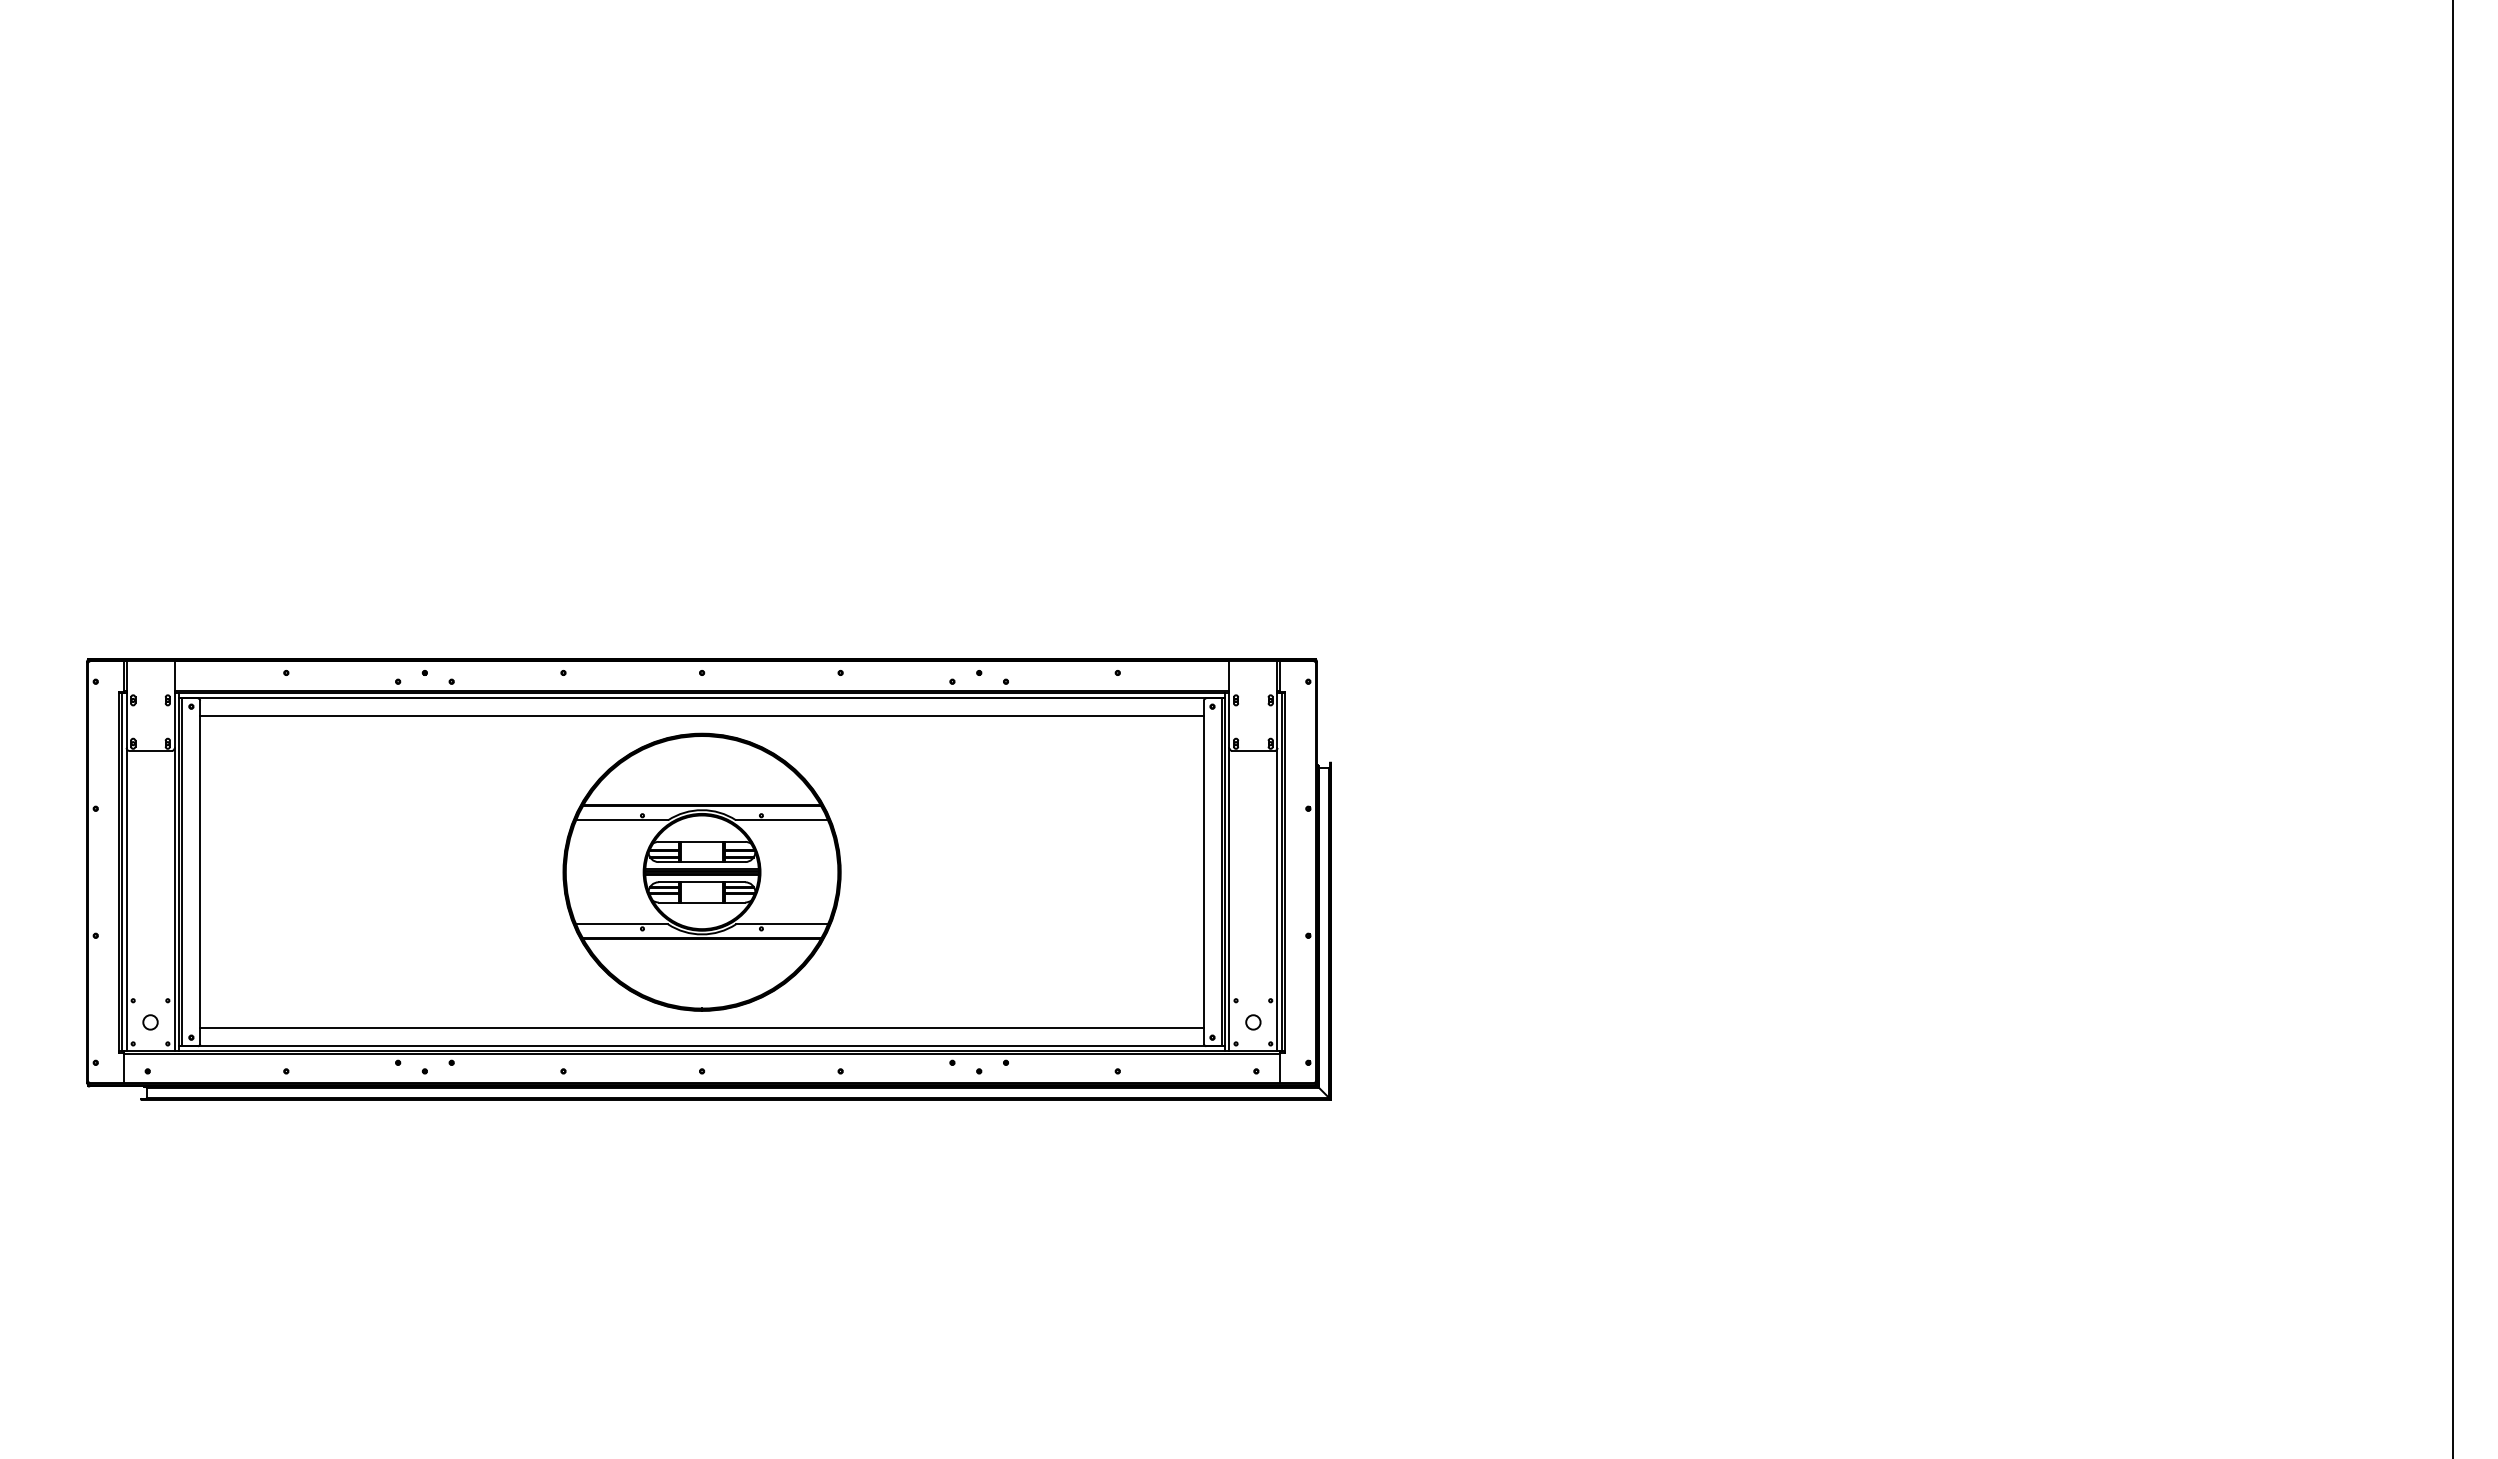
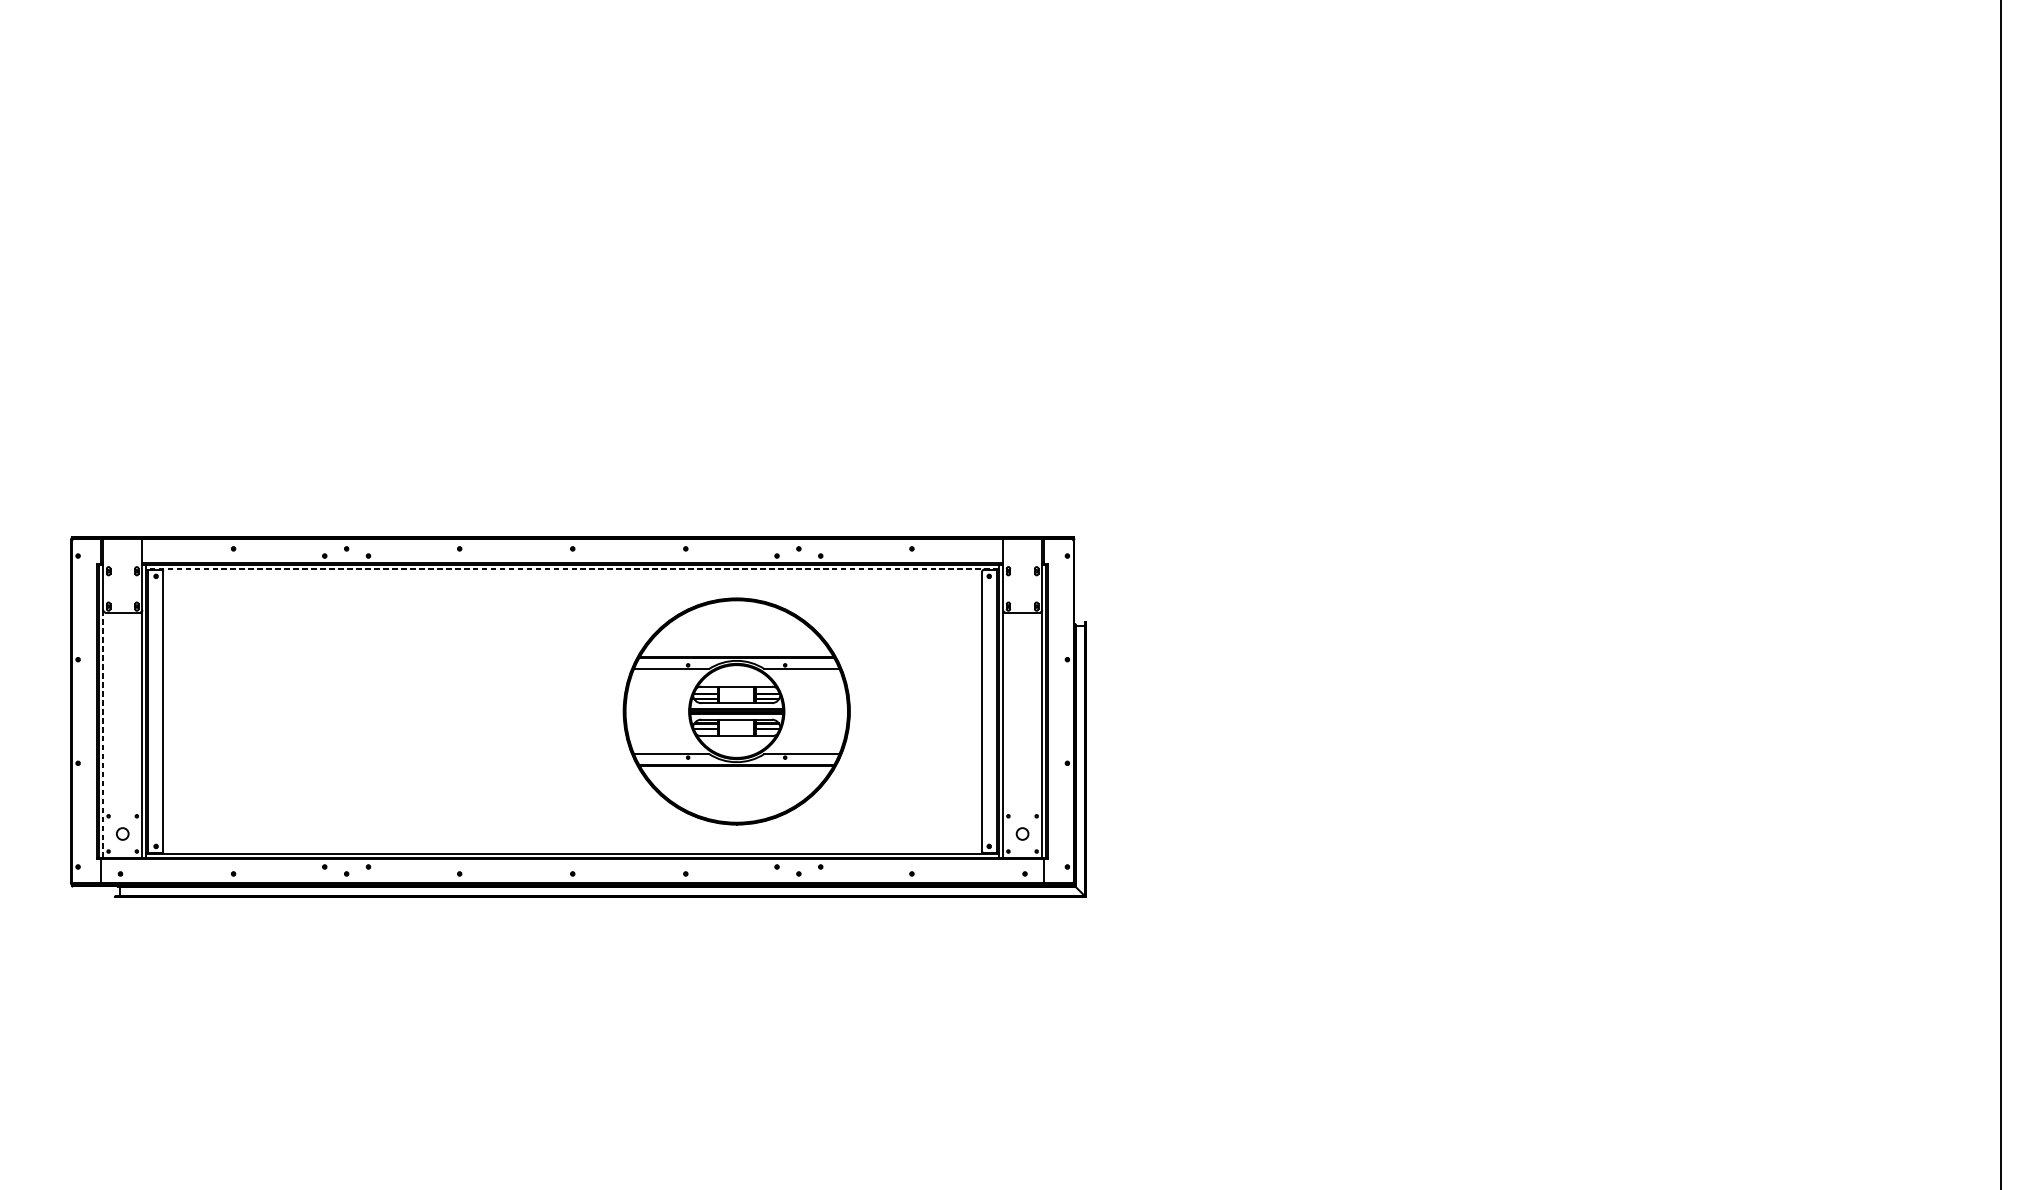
line: (701, 698) -> (572, 569), solid -> dashed
line: (701, 716) -> (572, 584), removed
part: (701, 871) -> (736, 710), moved
line: (126, 899) -> (103, 733), solid -> dashed
line: (701, 1028) -> (572, 838), removed

